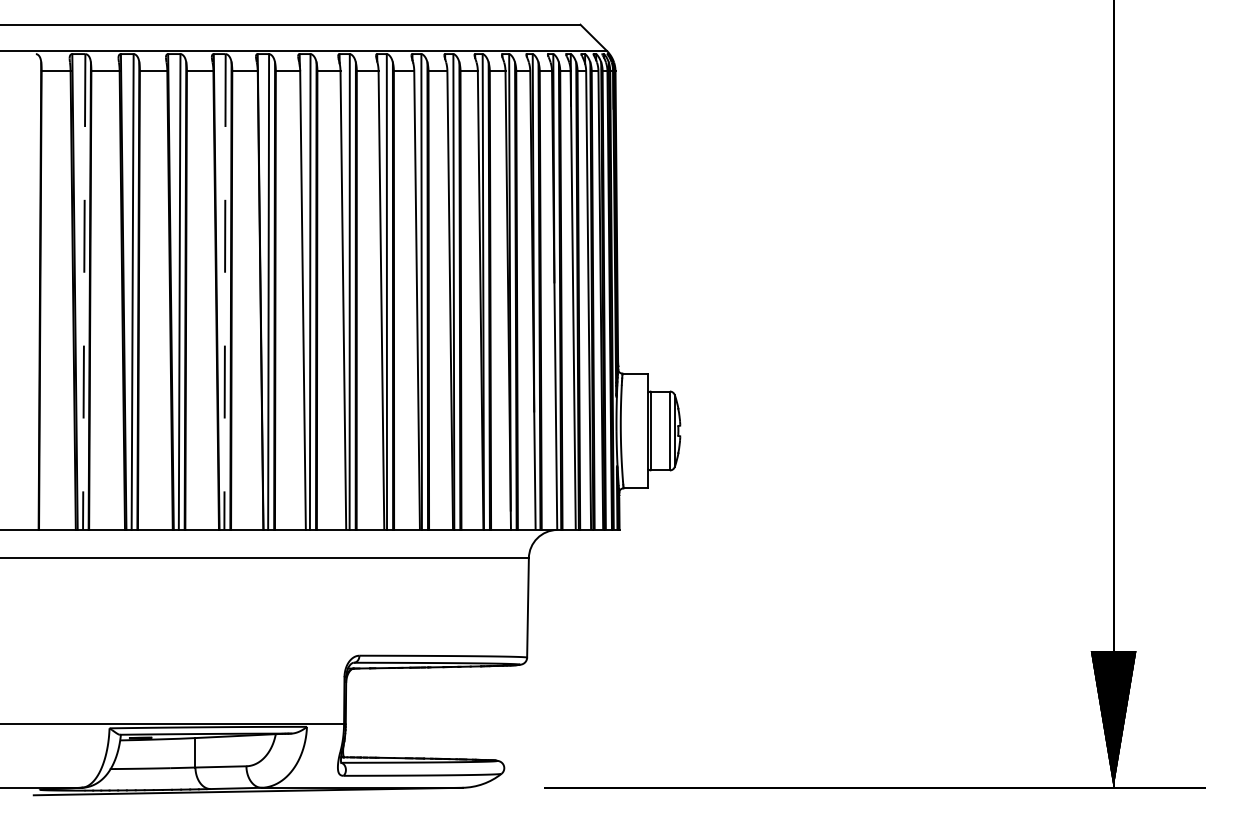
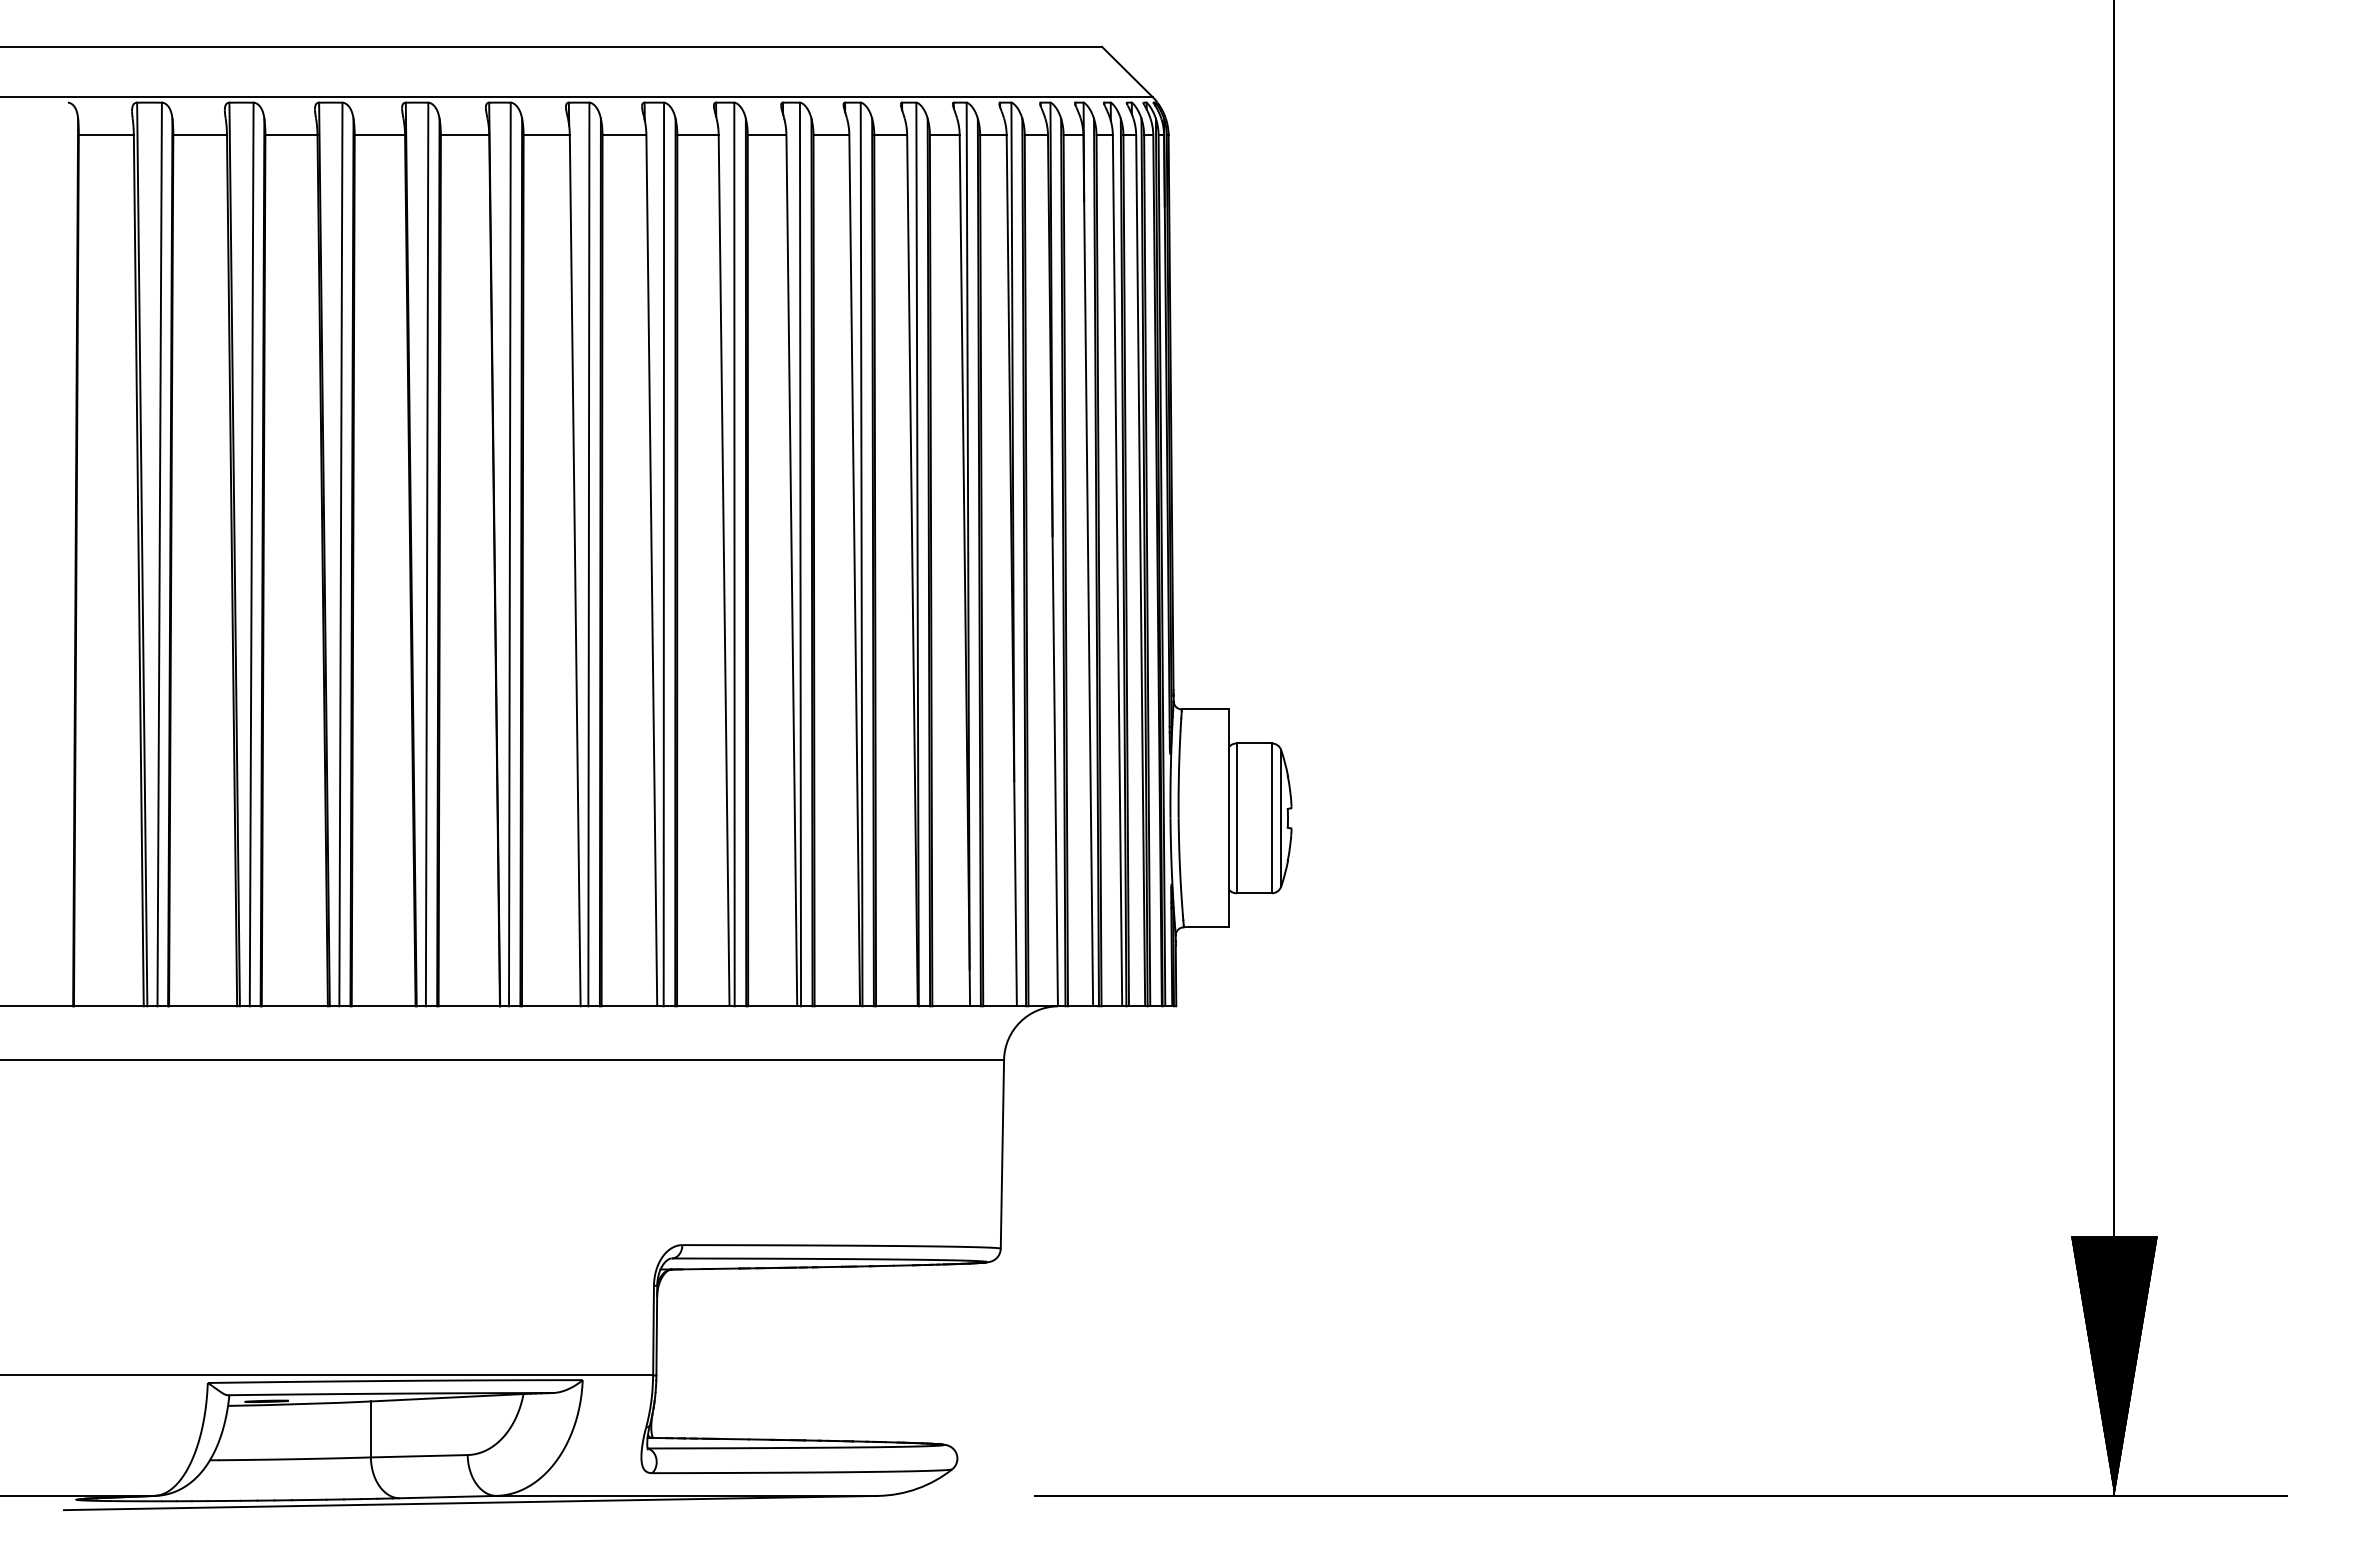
line: (84, 292) -> (160, 555), dashed -> solid
line: (225, 292) -> (427, 555), dashed -> solid

